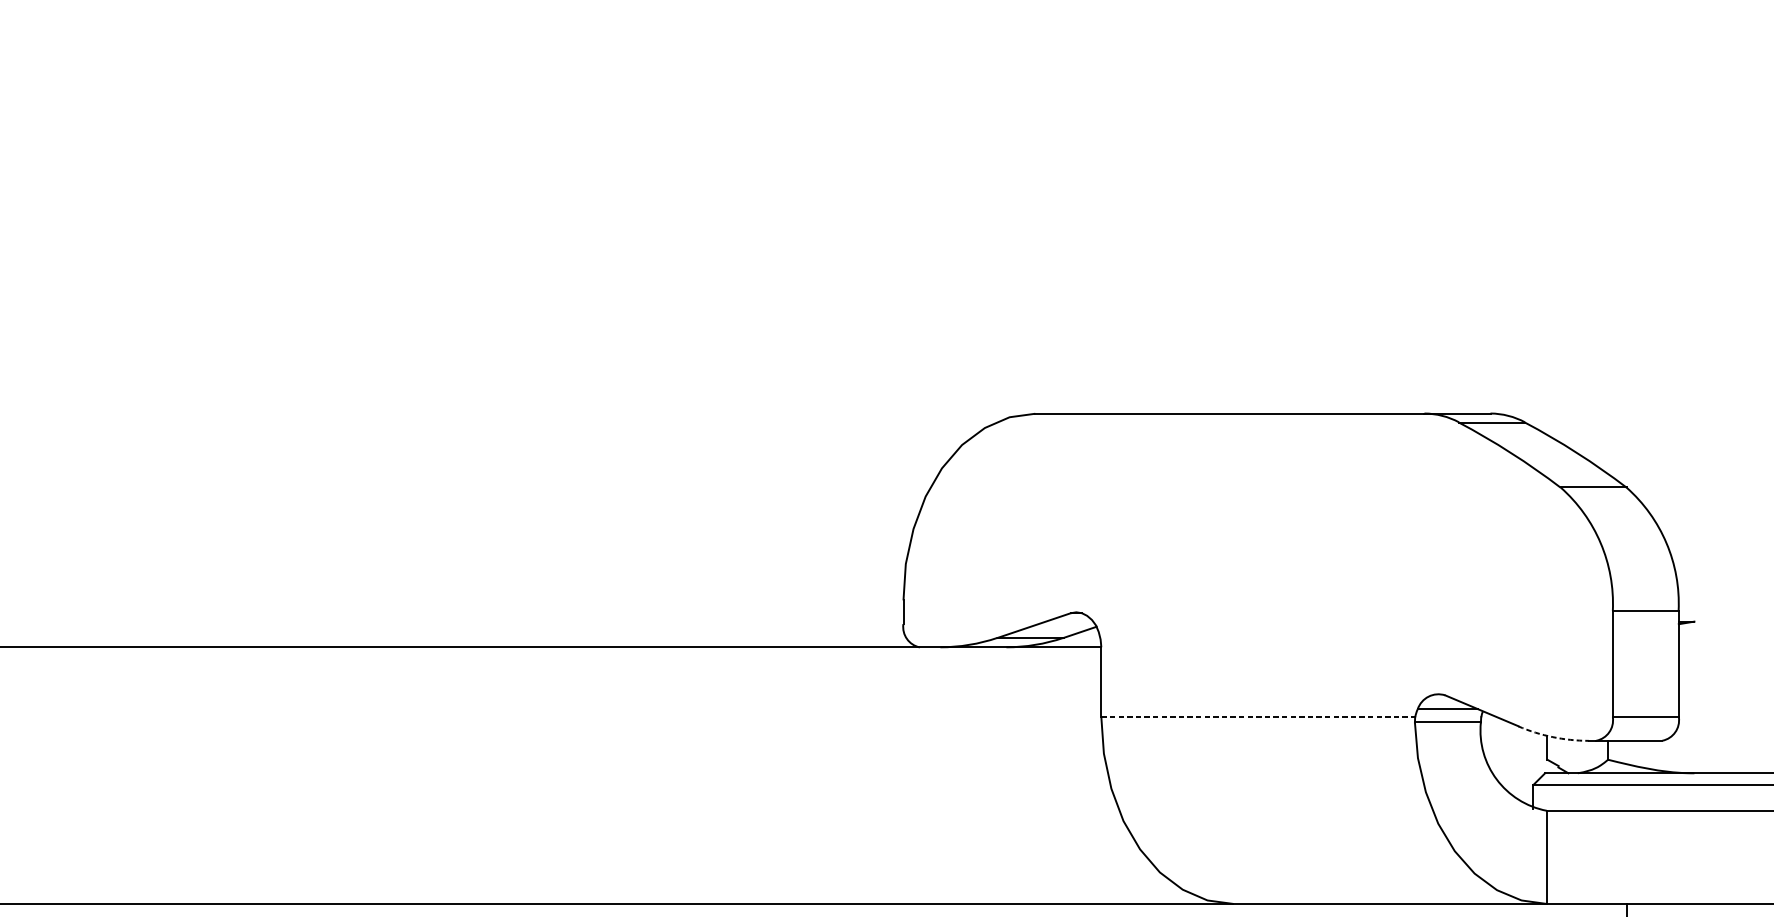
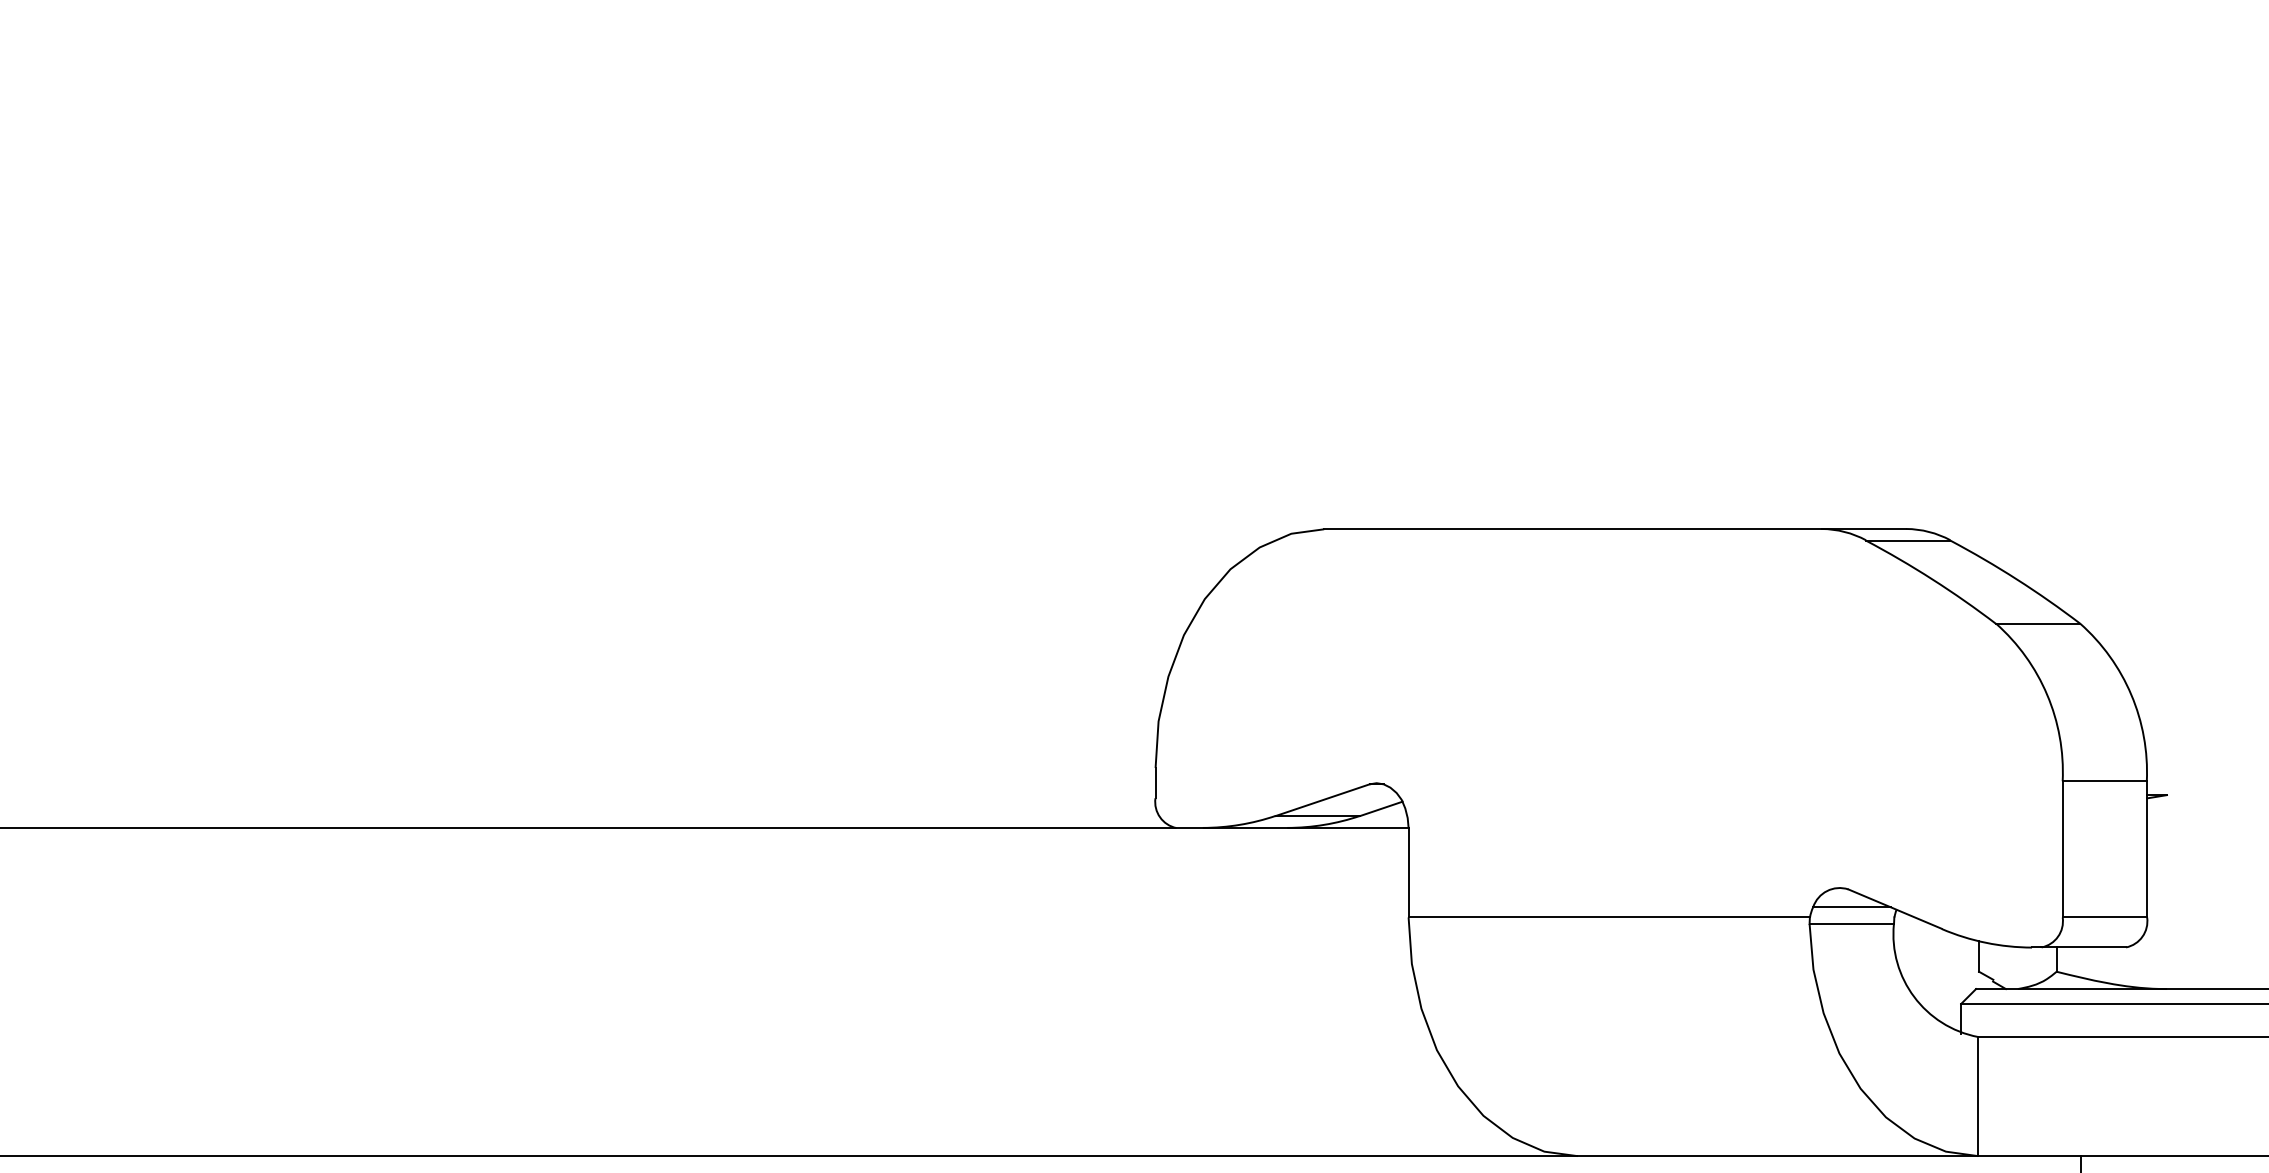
line: (1258, 717) -> (1609, 917), dashed -> solid
arc: (1553, 736) -> (1986, 942), dashed -> solid

